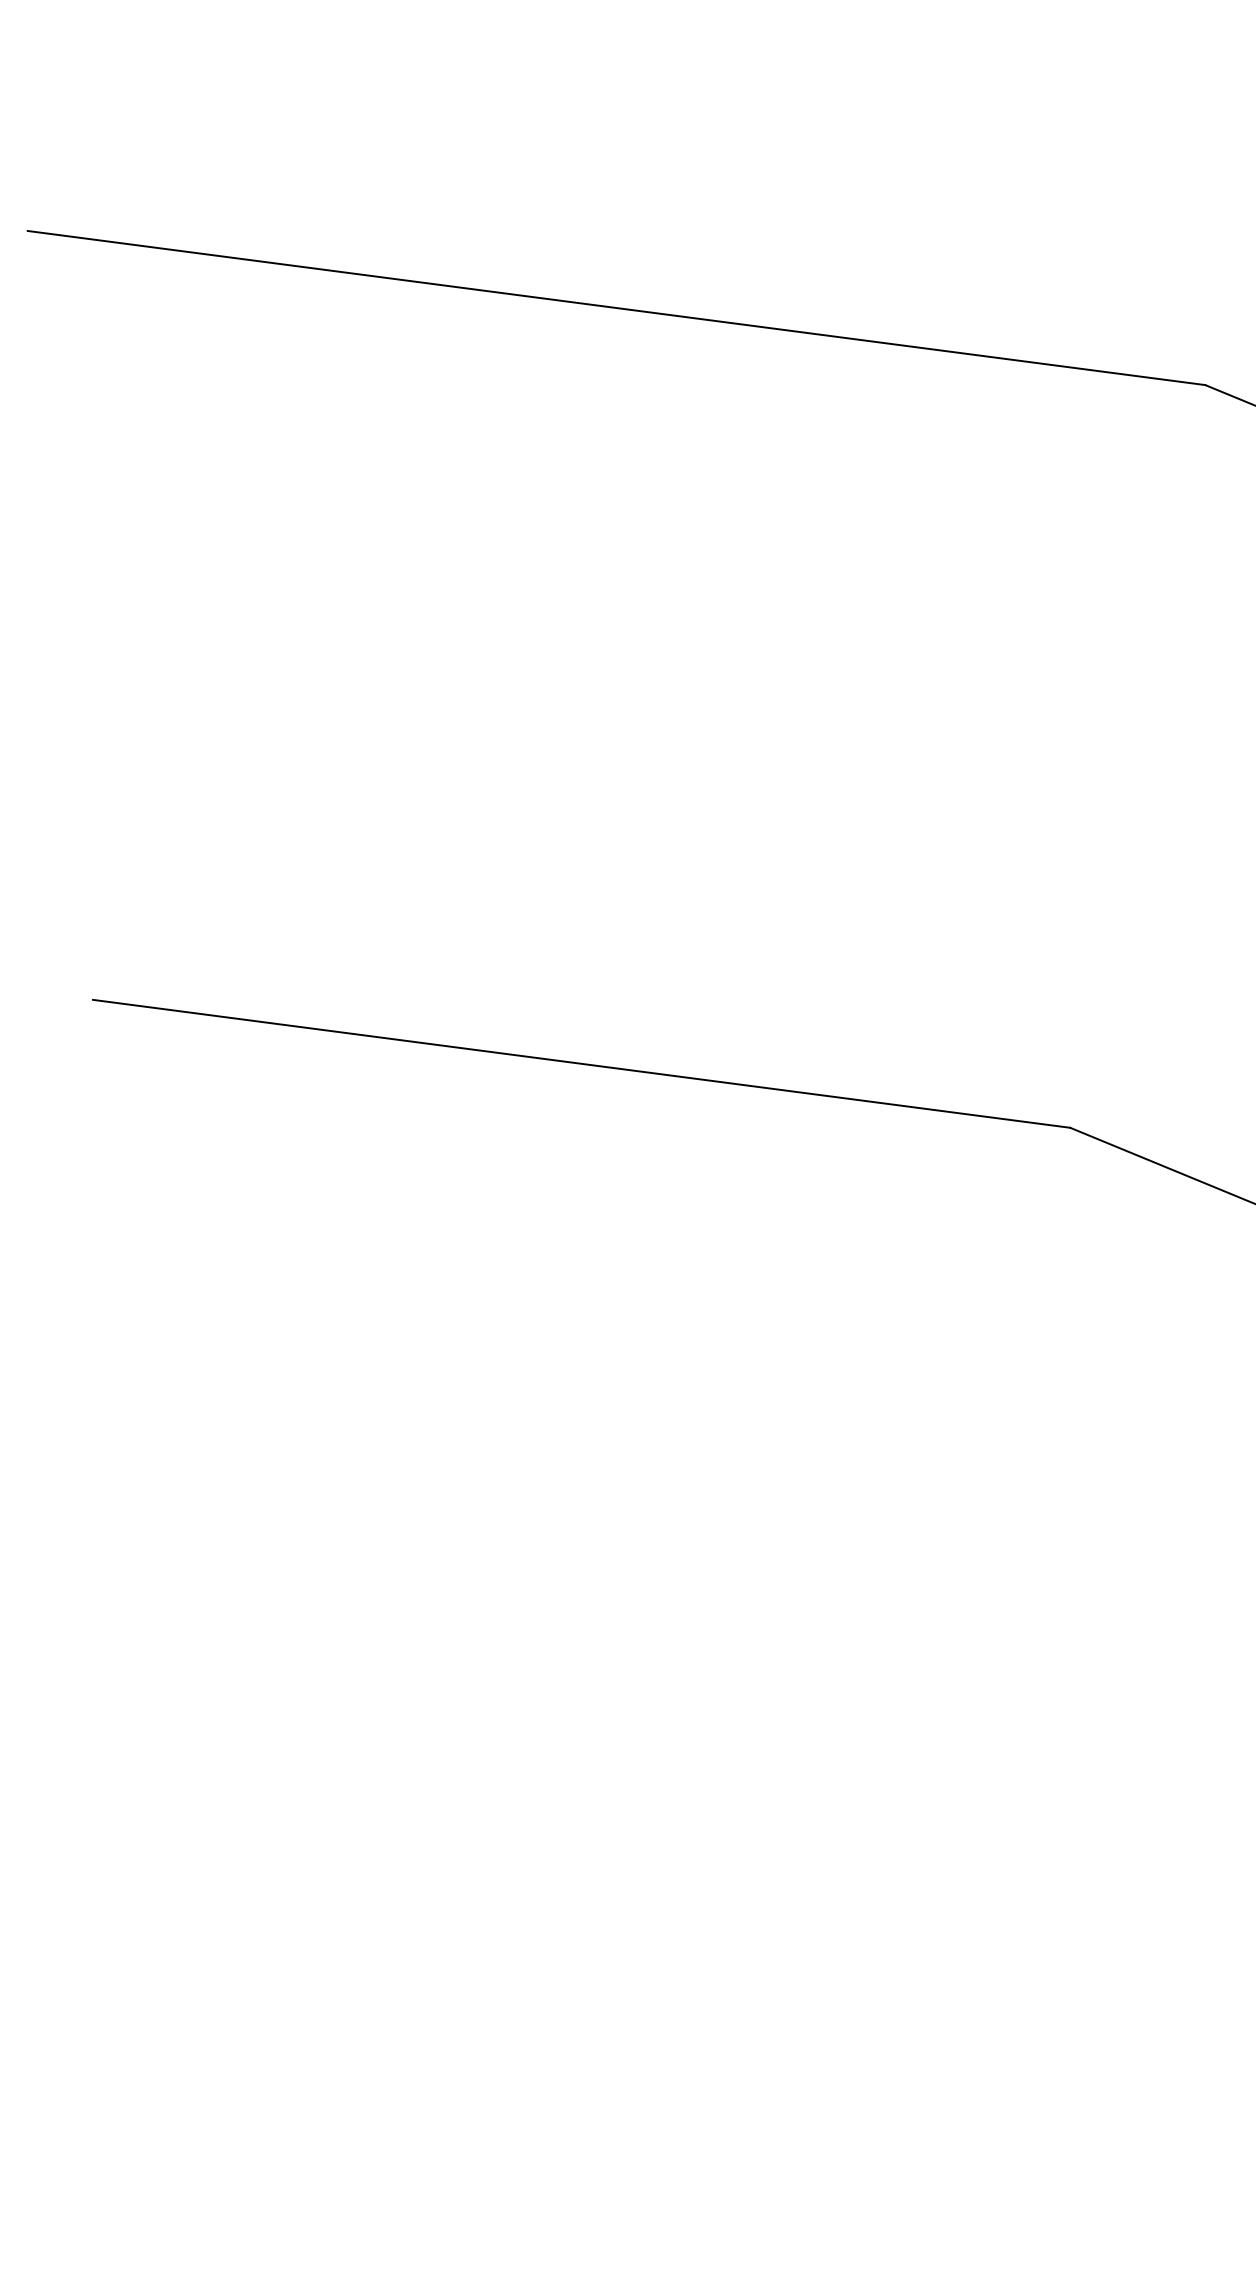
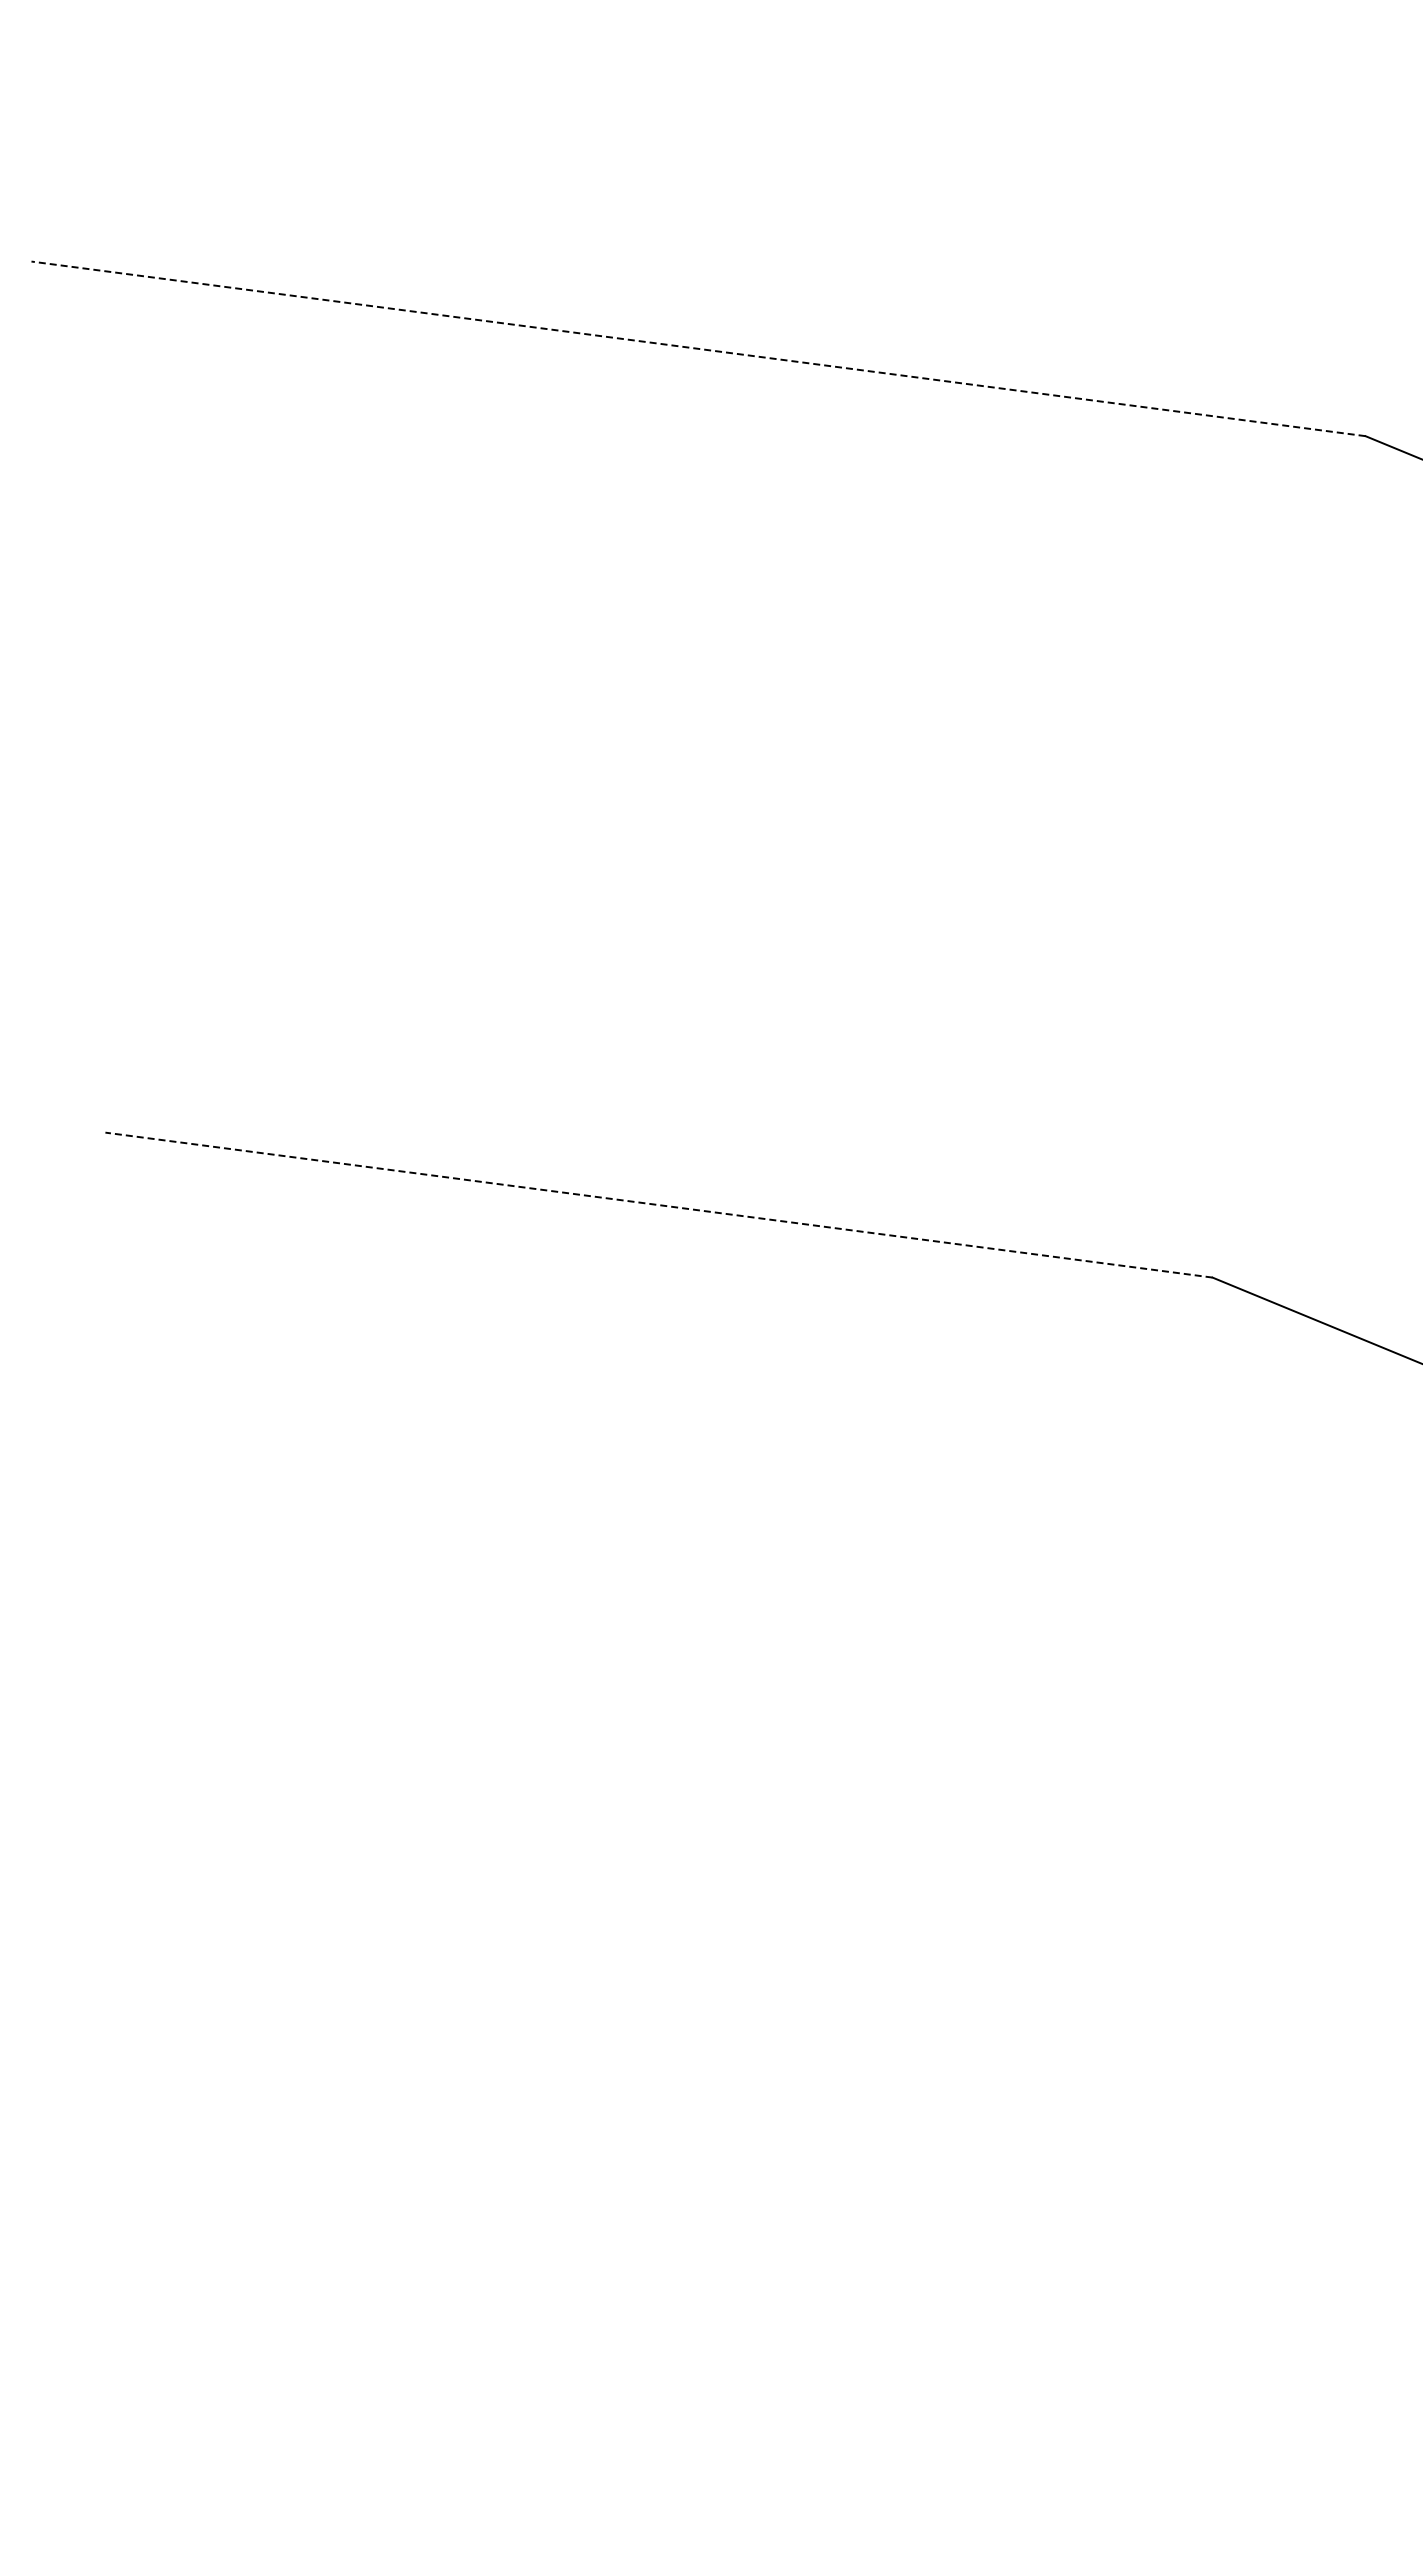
line: (616, 307) -> (698, 348), solid -> dashed
line: (581, 1064) -> (658, 1205), solid -> dashed

